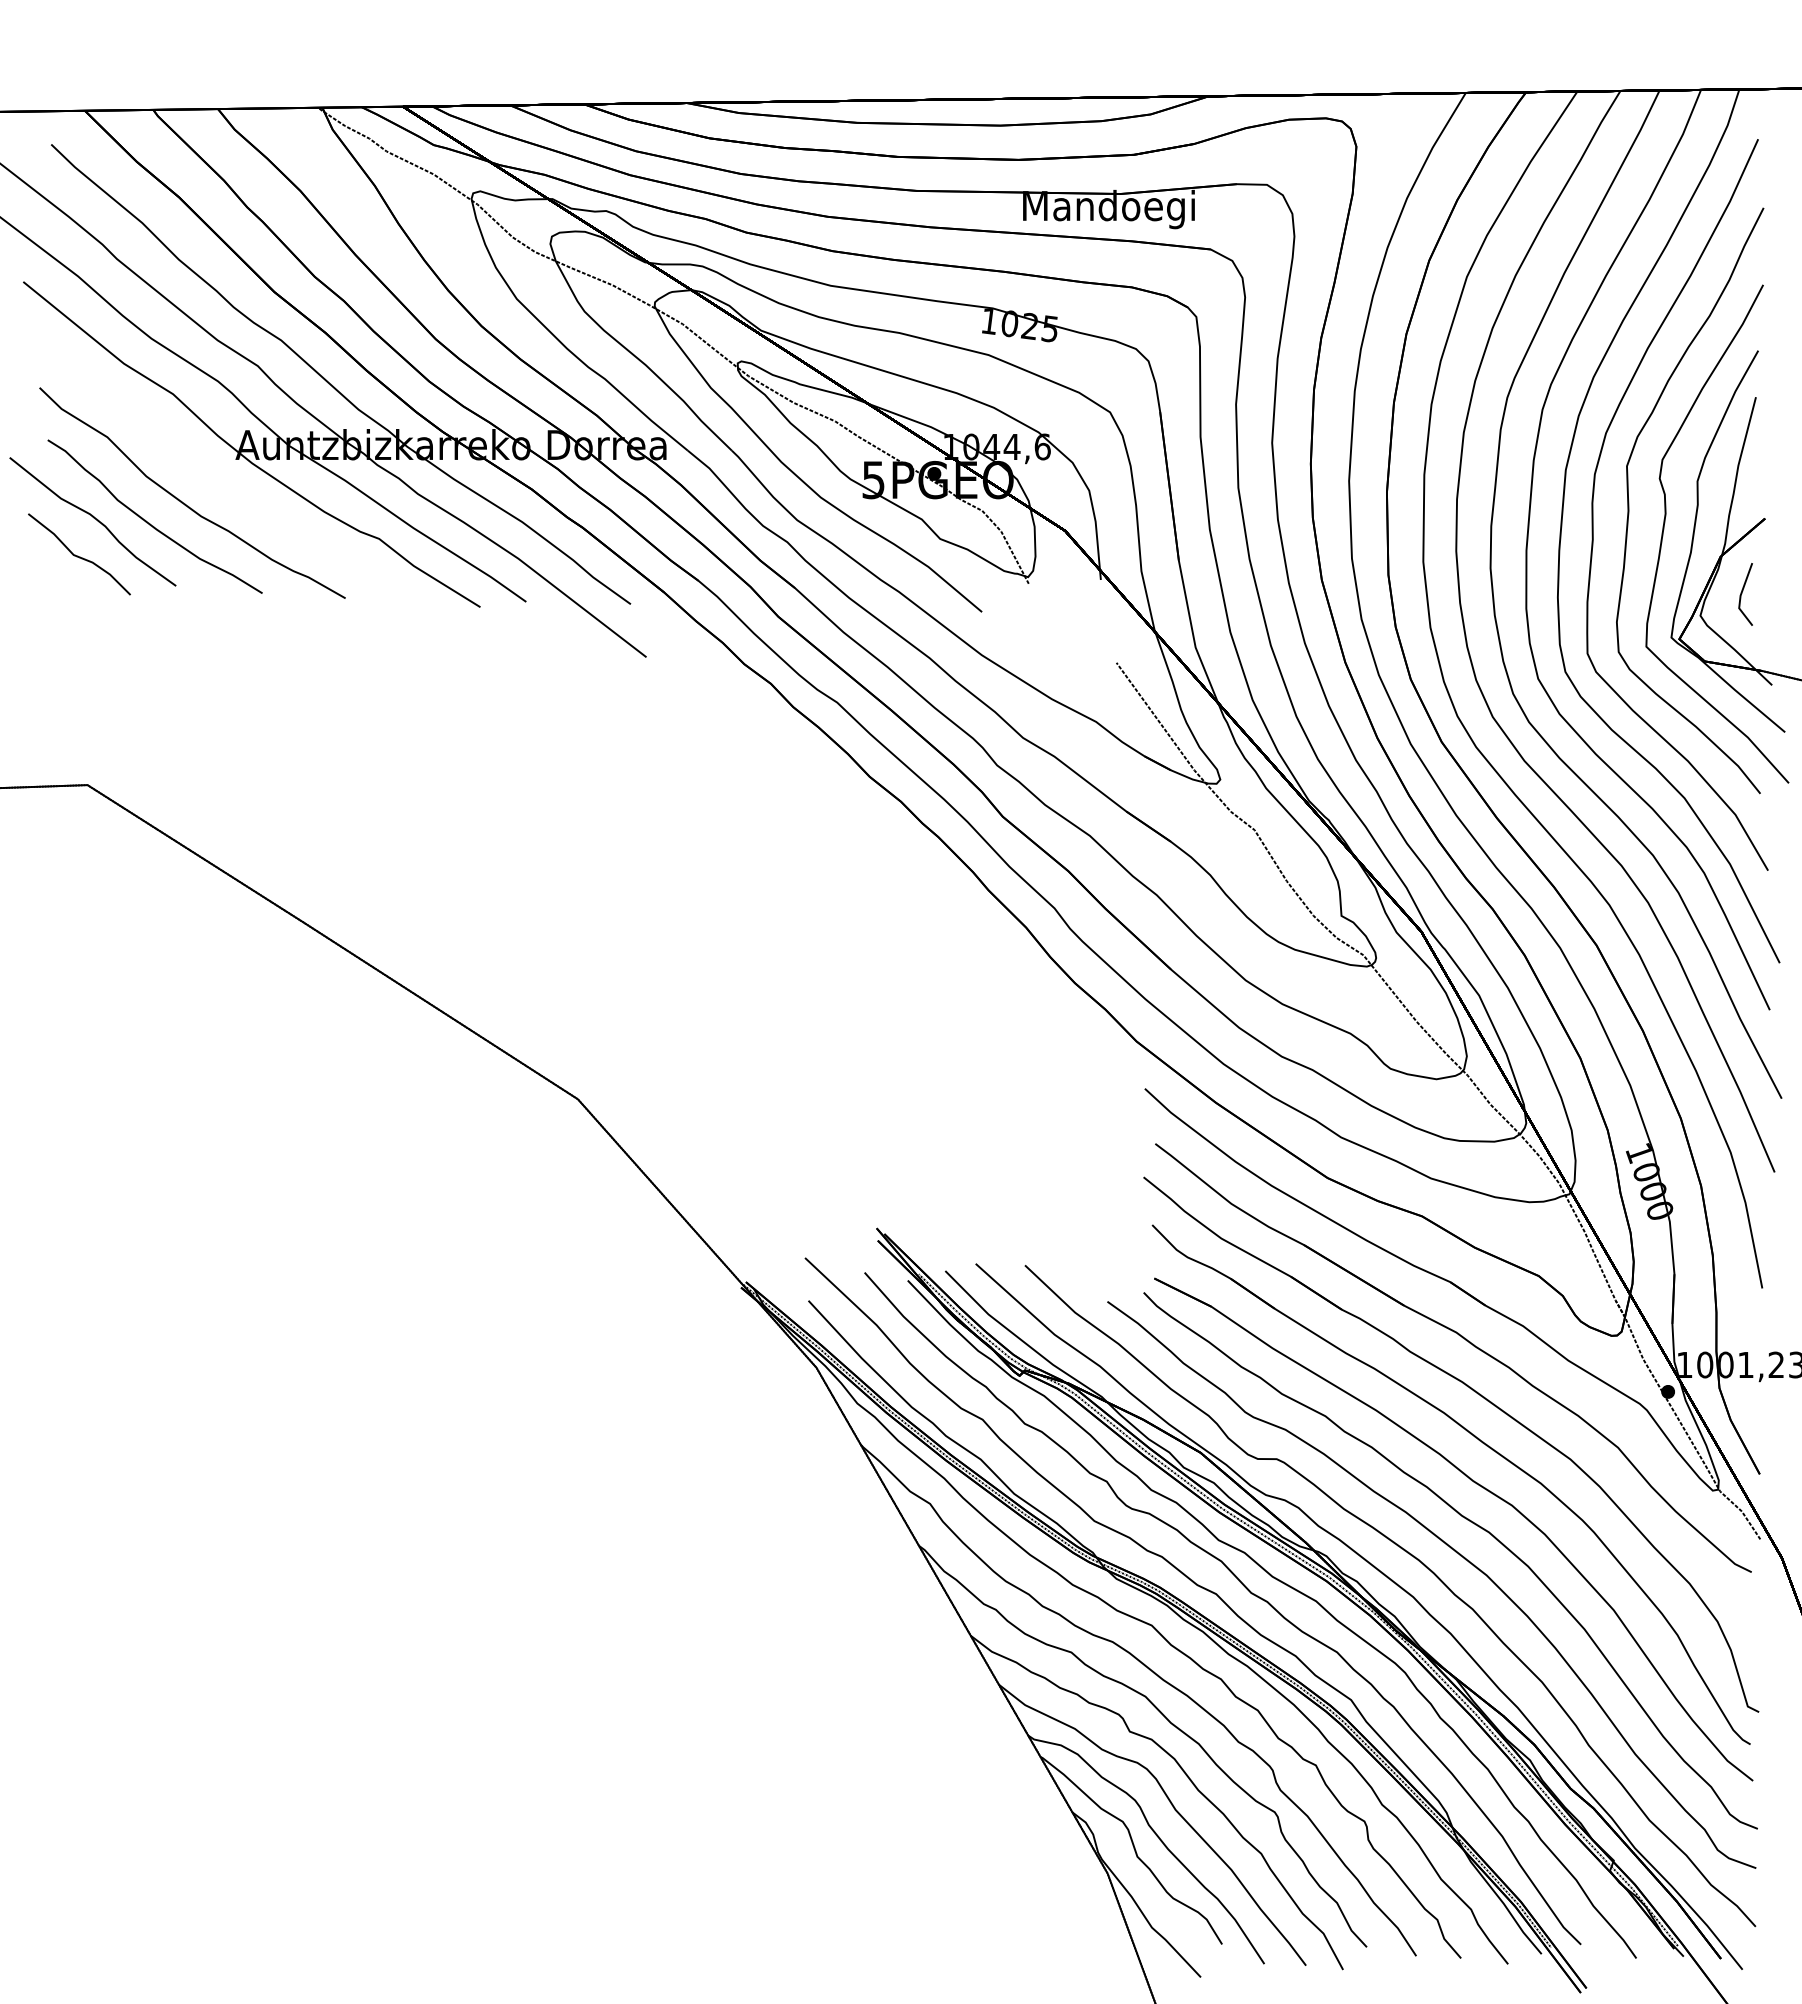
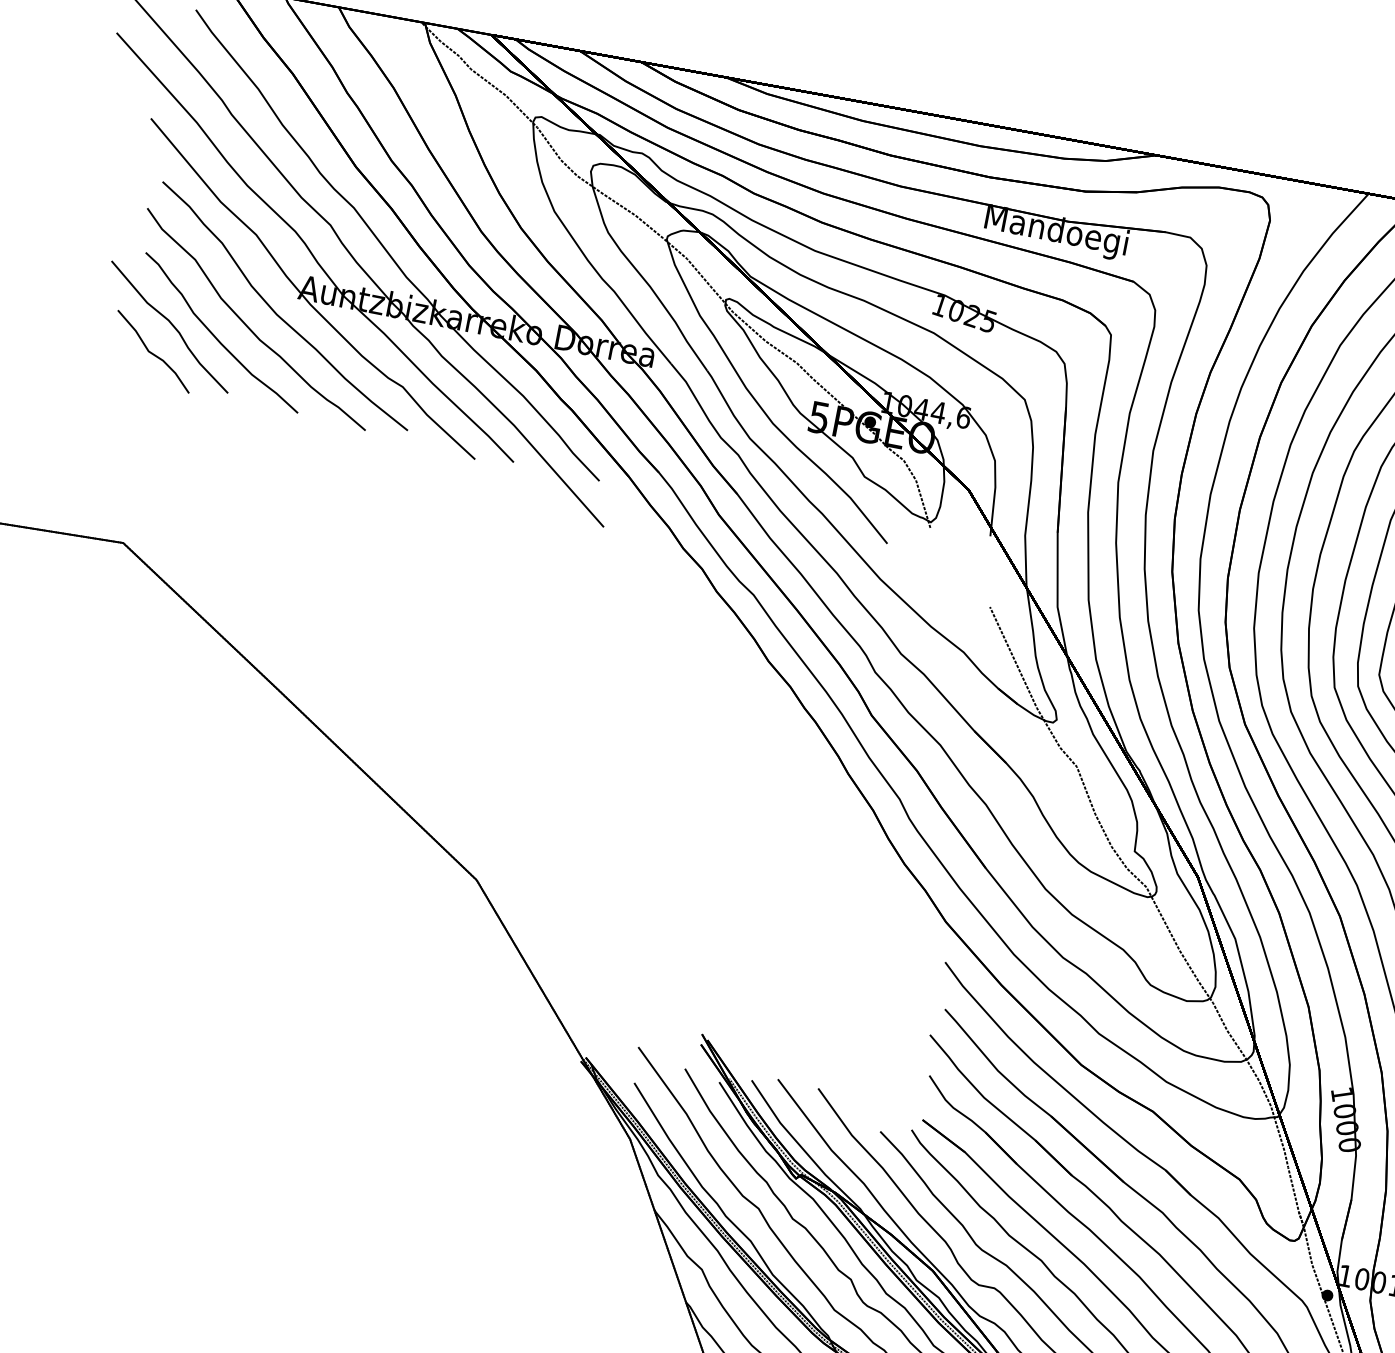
part: (215, 481) -> (277, 313), added

